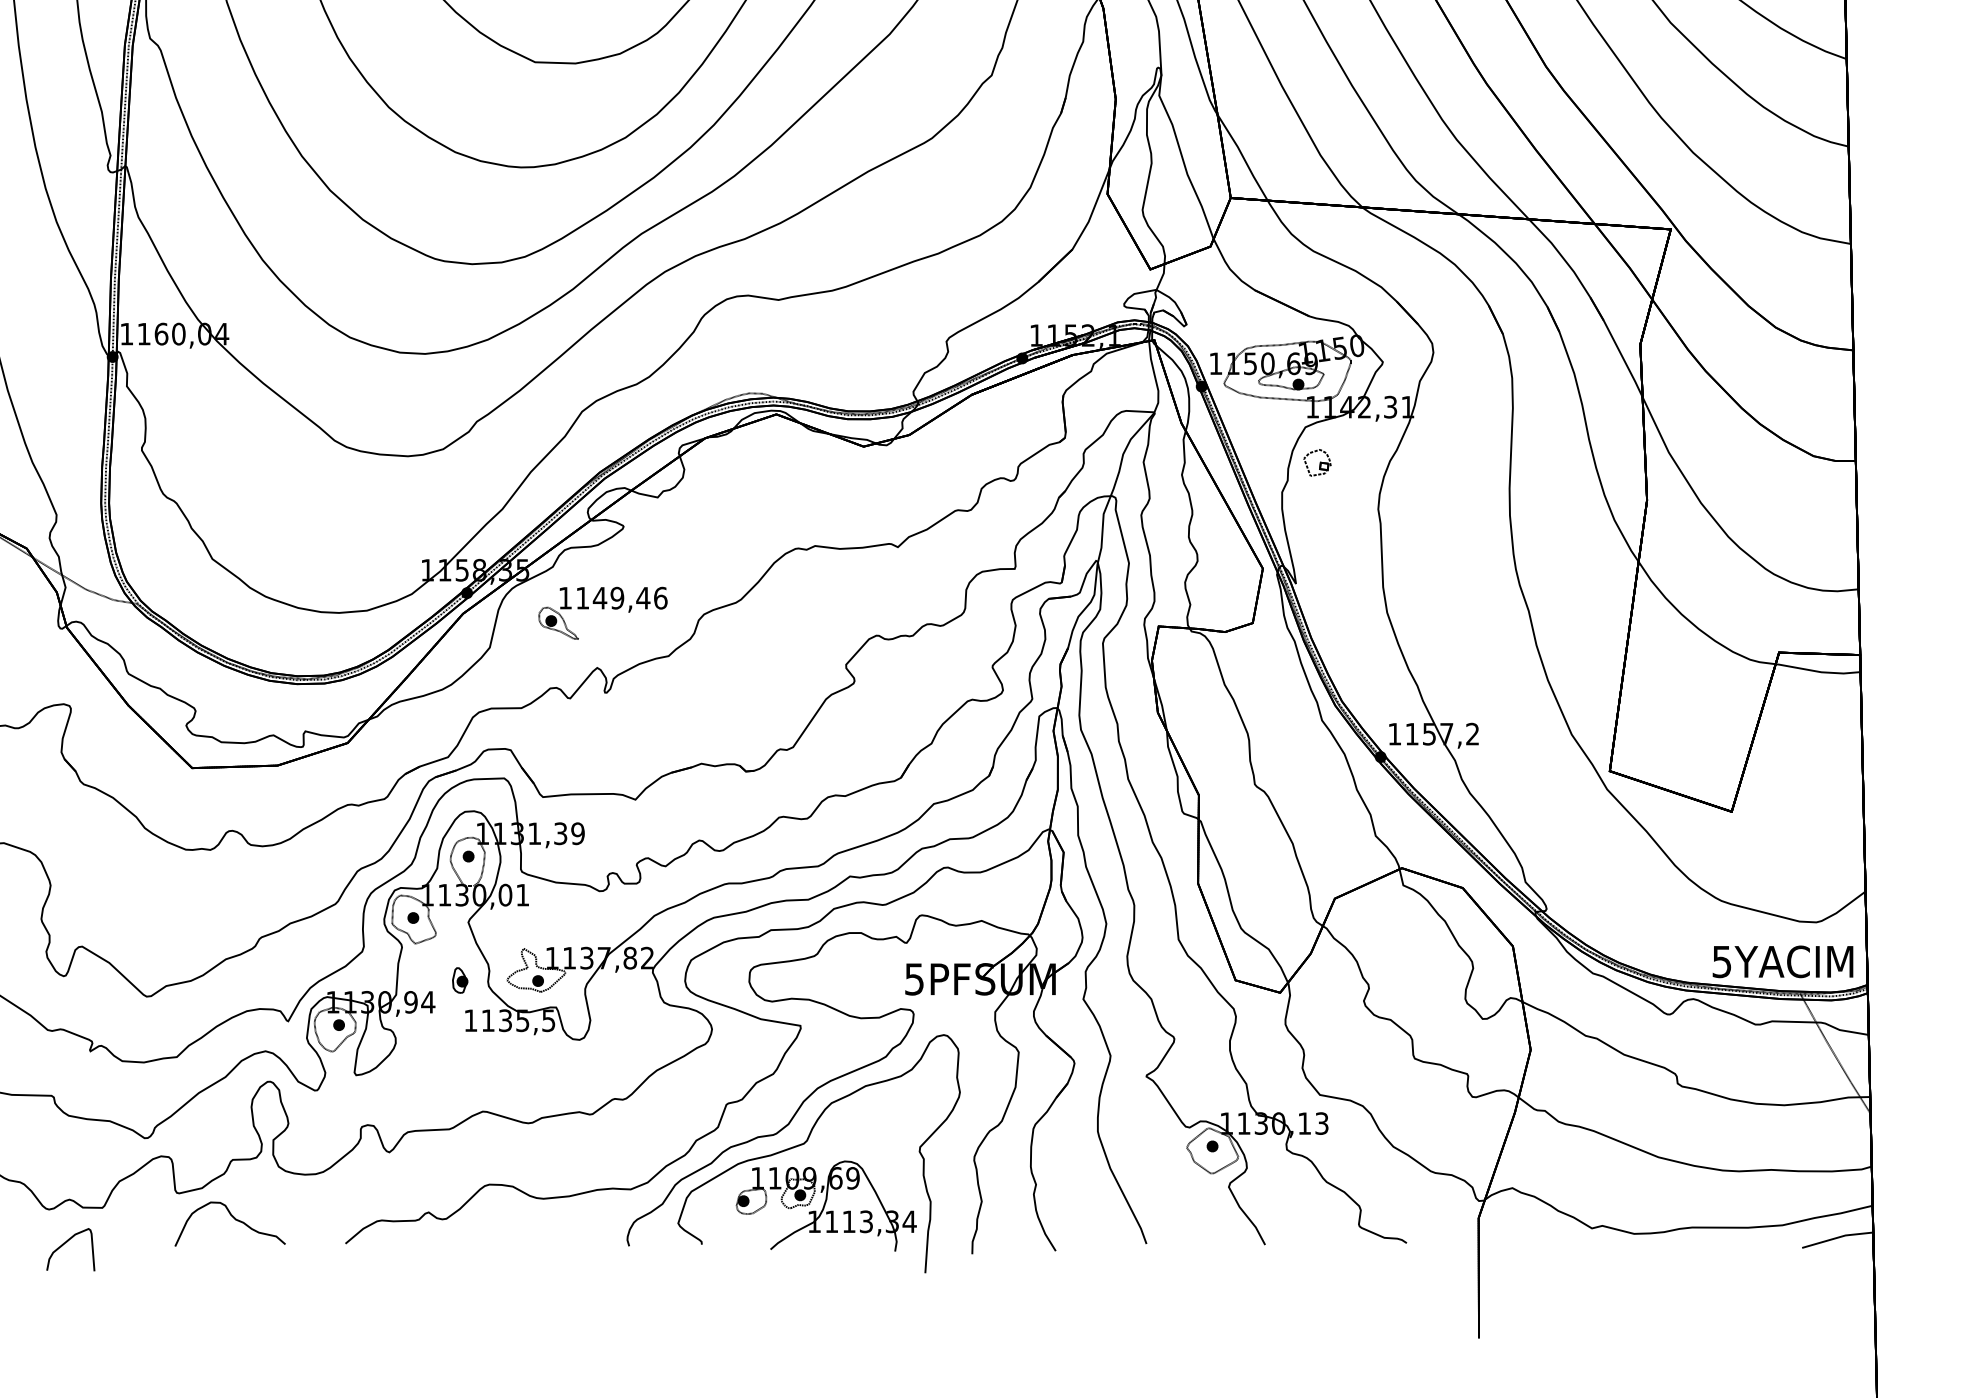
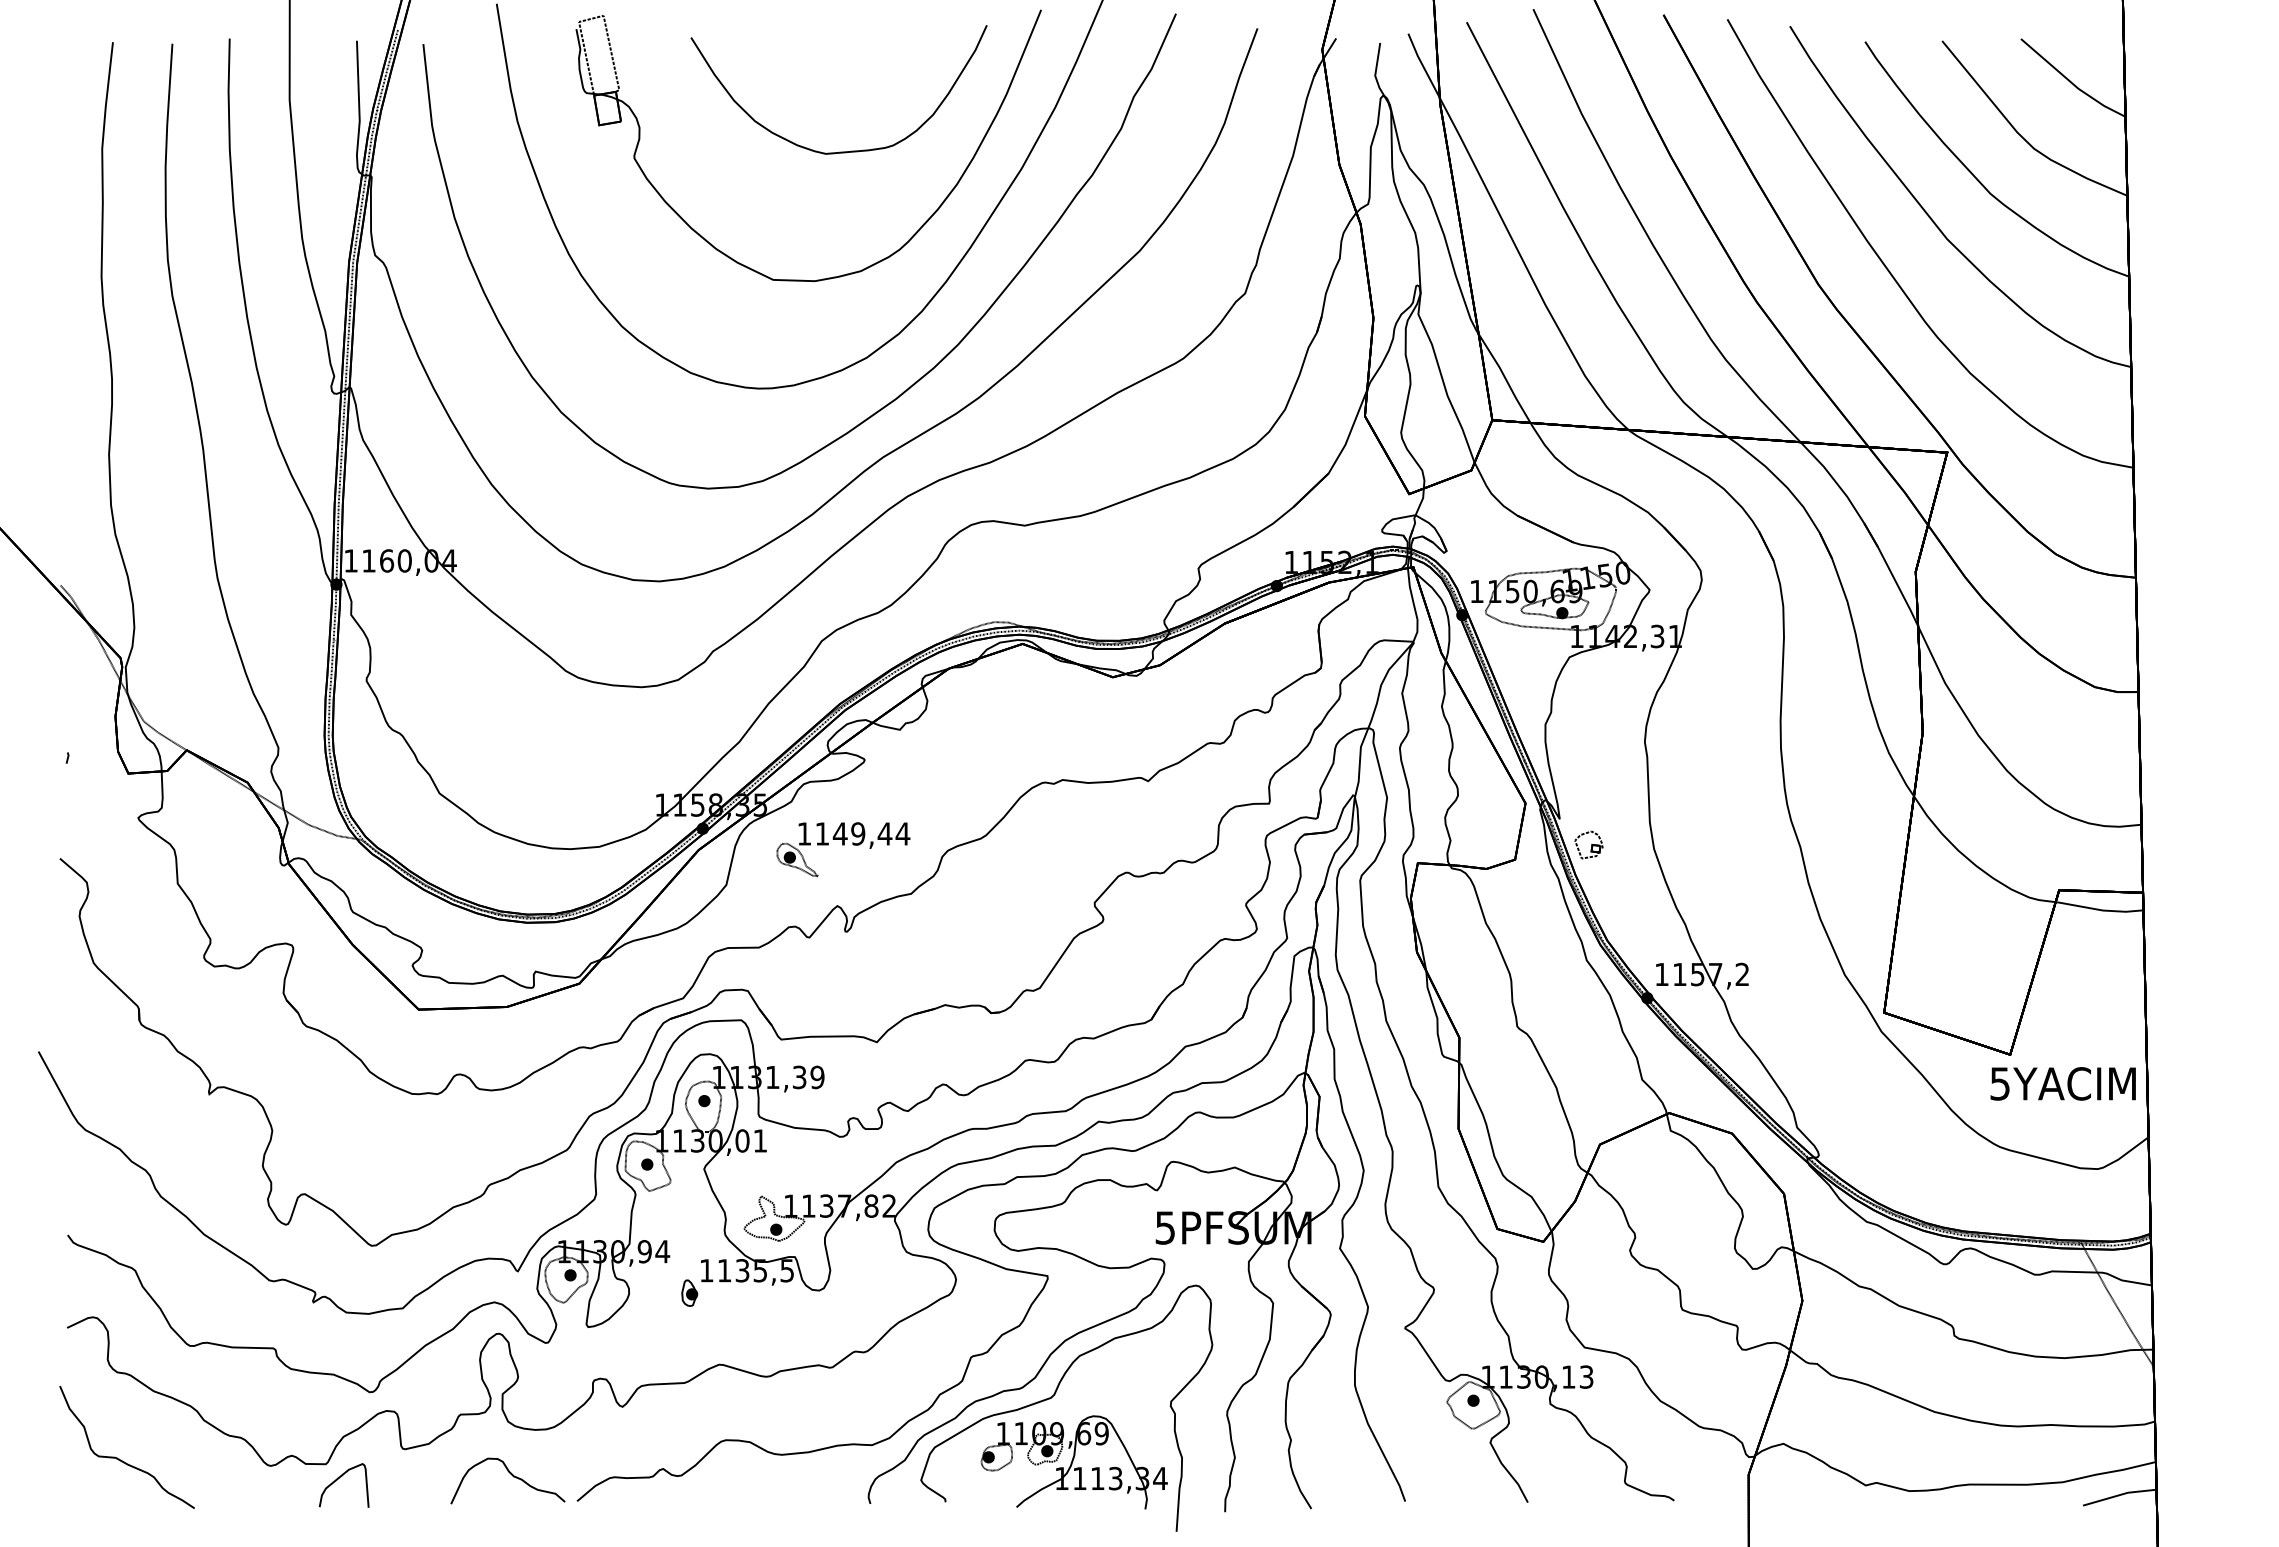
part: (1317, 462) -> (1588, 844), moved
text: (660, 597) -> (902, 833), 1149,46 -> 1149,44
text: (1782, 961) -> (2062, 1083), moved
part: (459, 979) -> (689, 1292), moved
curve: (233, 1218) -> (511, 1475), moved
curve: (65, 1243) -> (338, 1479), moved

